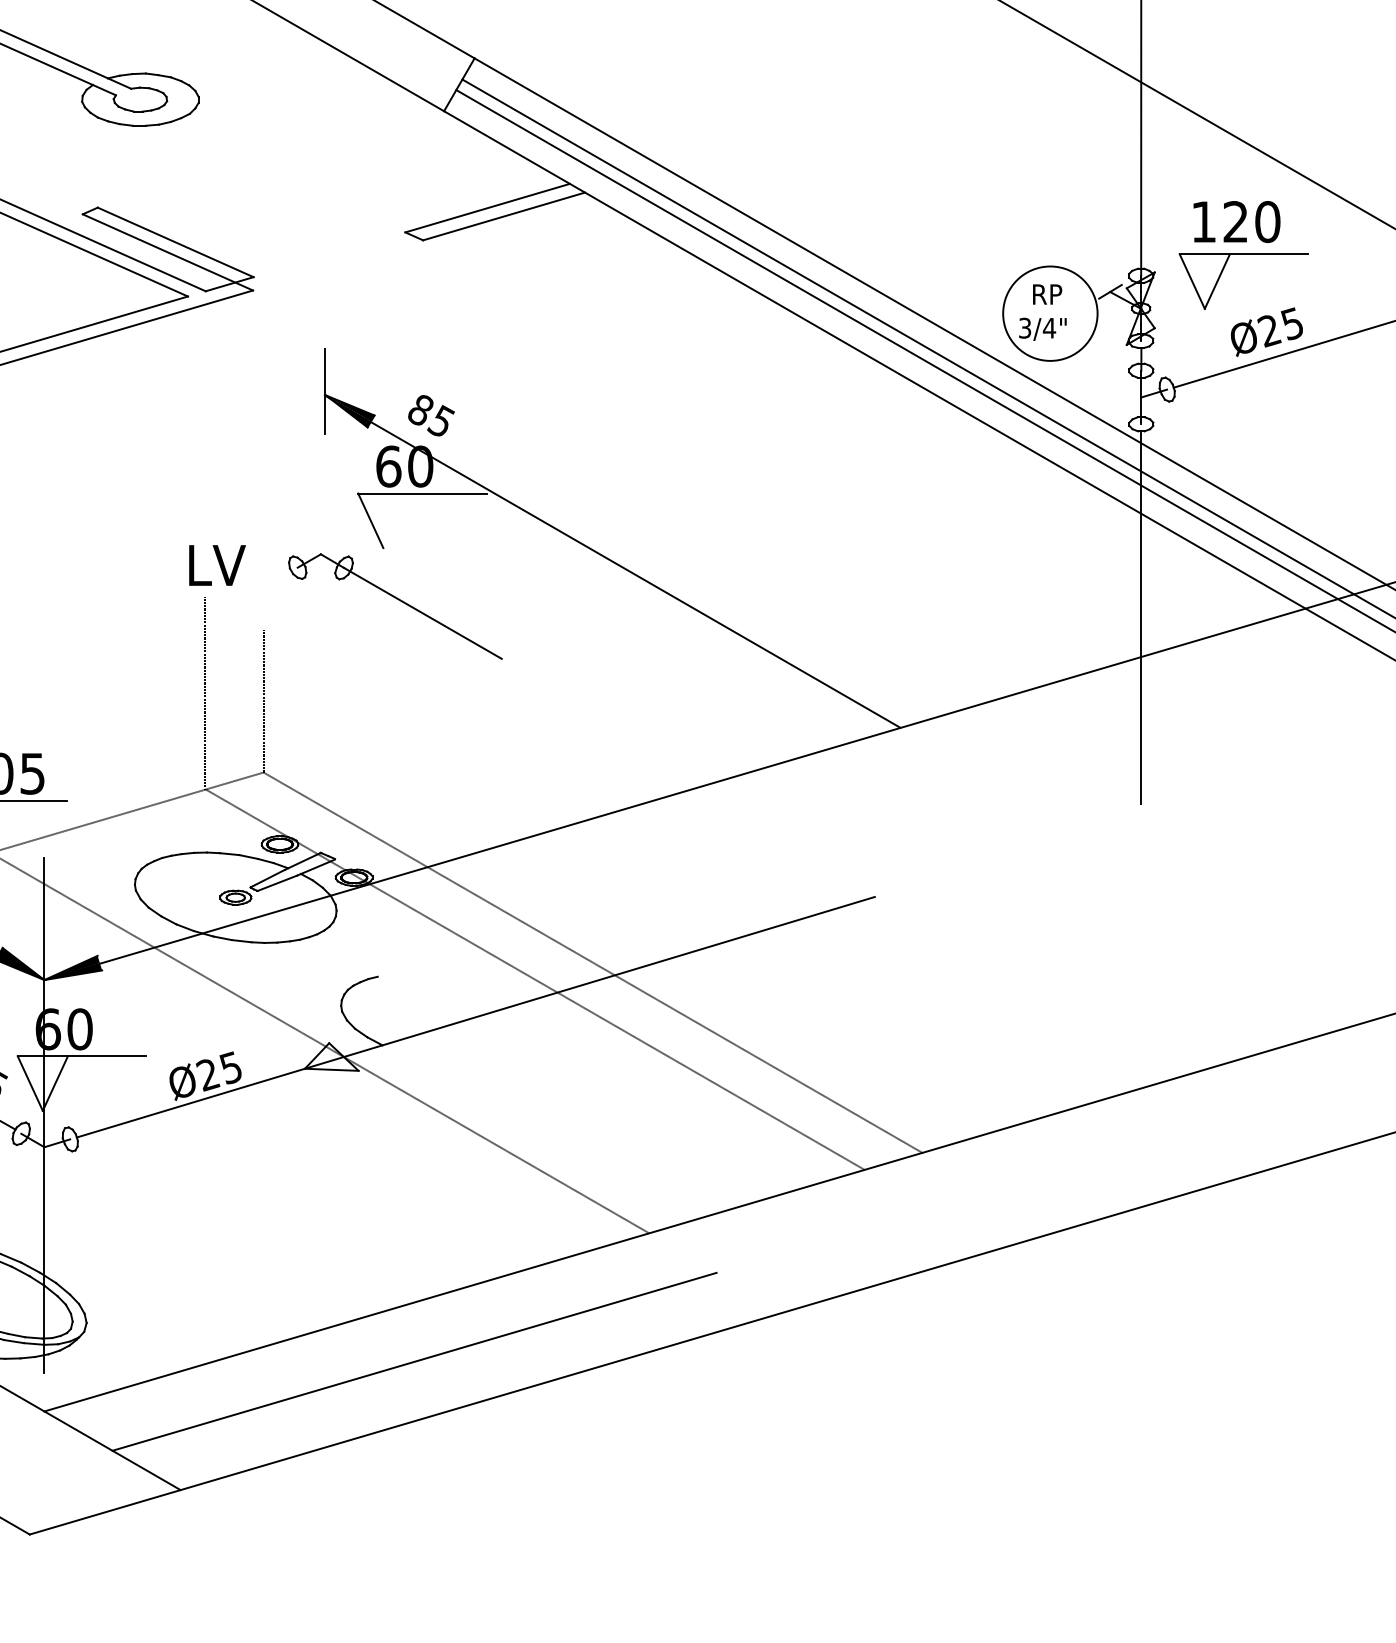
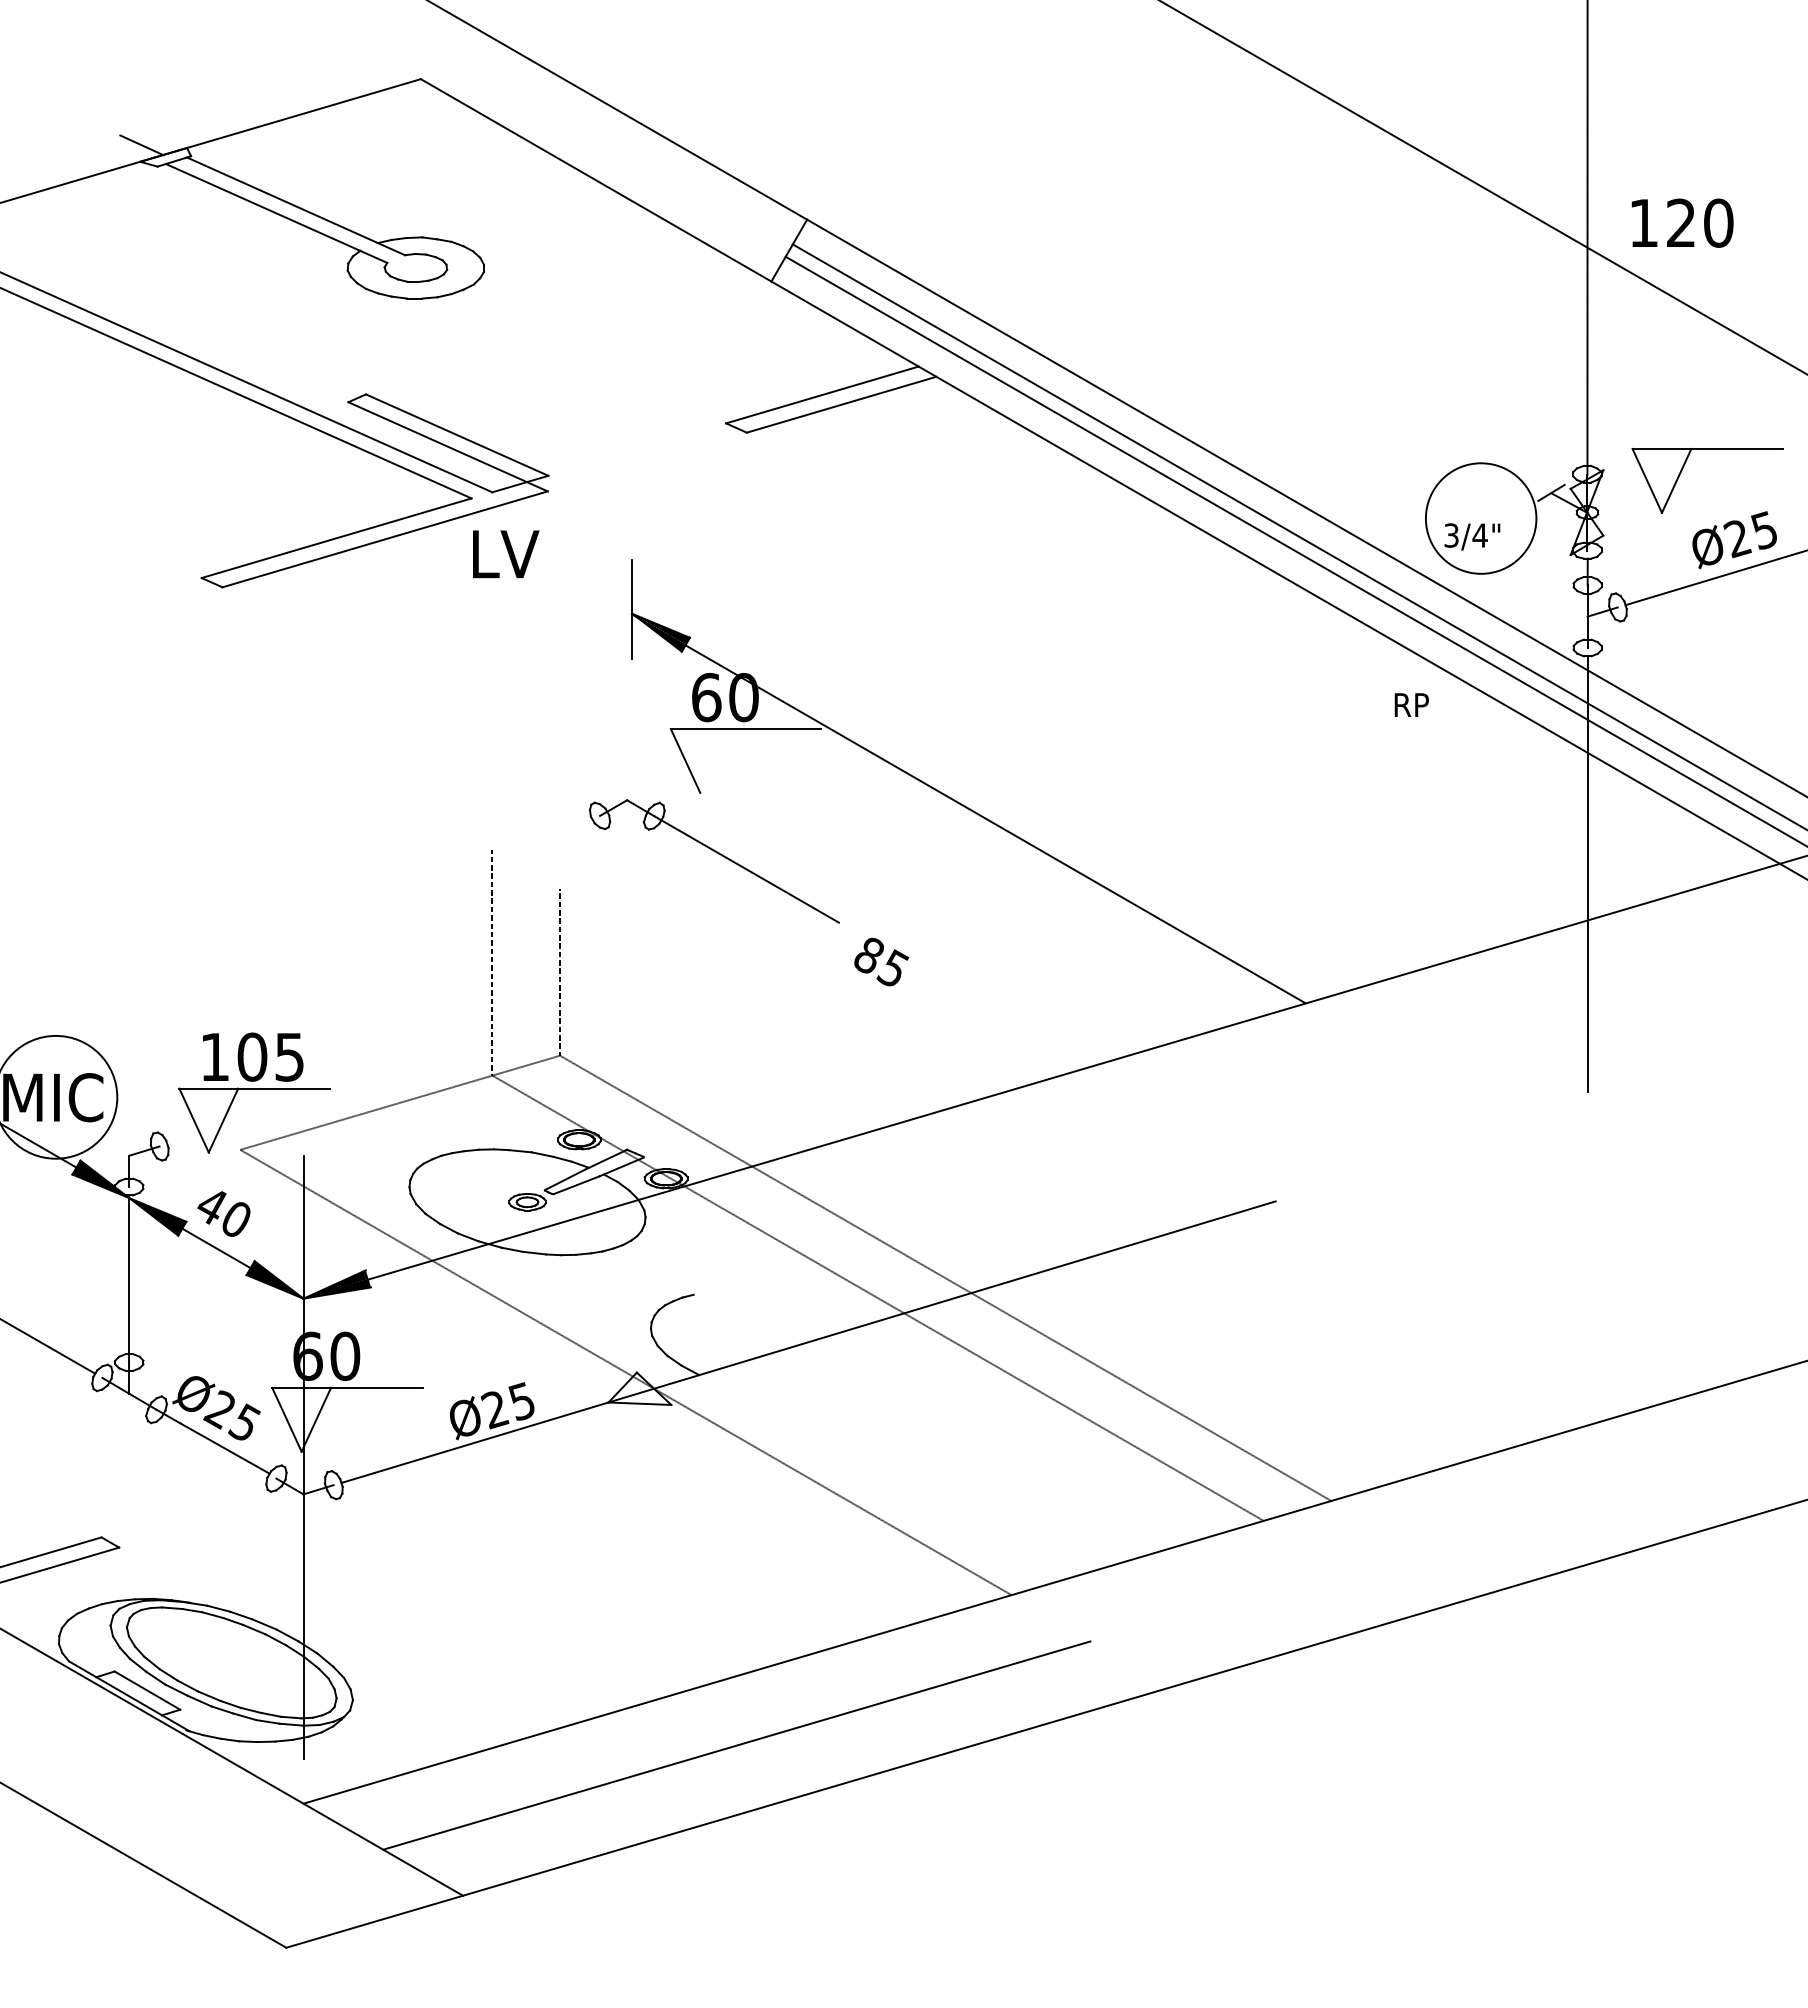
text: (1236, 221) -> (1682, 222), moved
text: (1047, 294) -> (1411, 704), moved
text: (431, 415) -> (881, 961), moved
text: (217, 565) -> (506, 554), moved

